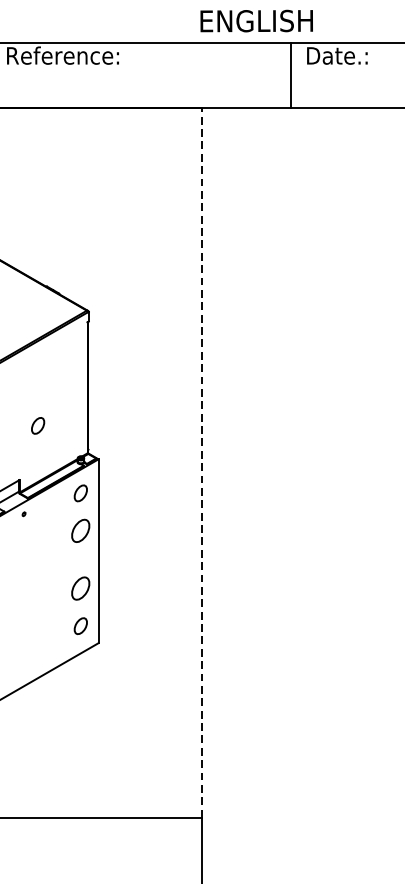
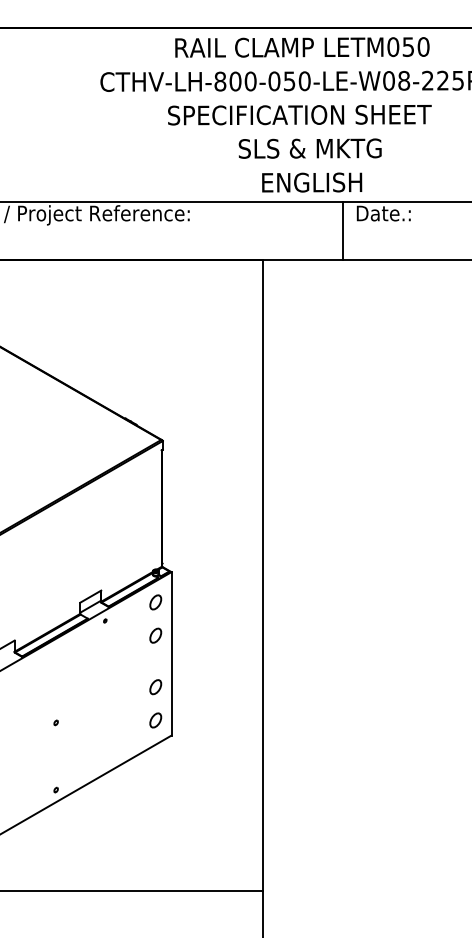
part: (37, 425) -> (117, 542), removed
line: (202, 461) -> (263, 574), dashed -> solid
part: (80, 530) -> (155, 635), size x0.71
part: (80, 589) -> (155, 687), size x0.71

